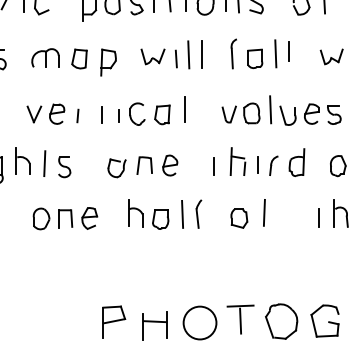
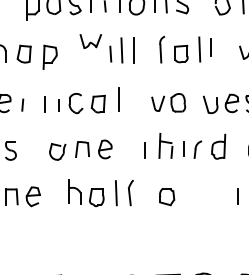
part: (152, 56) -> (90, 41), moved
line: (270, 109) -> (194, 99), removed
line: (263, 212) -> (188, 191), removed

